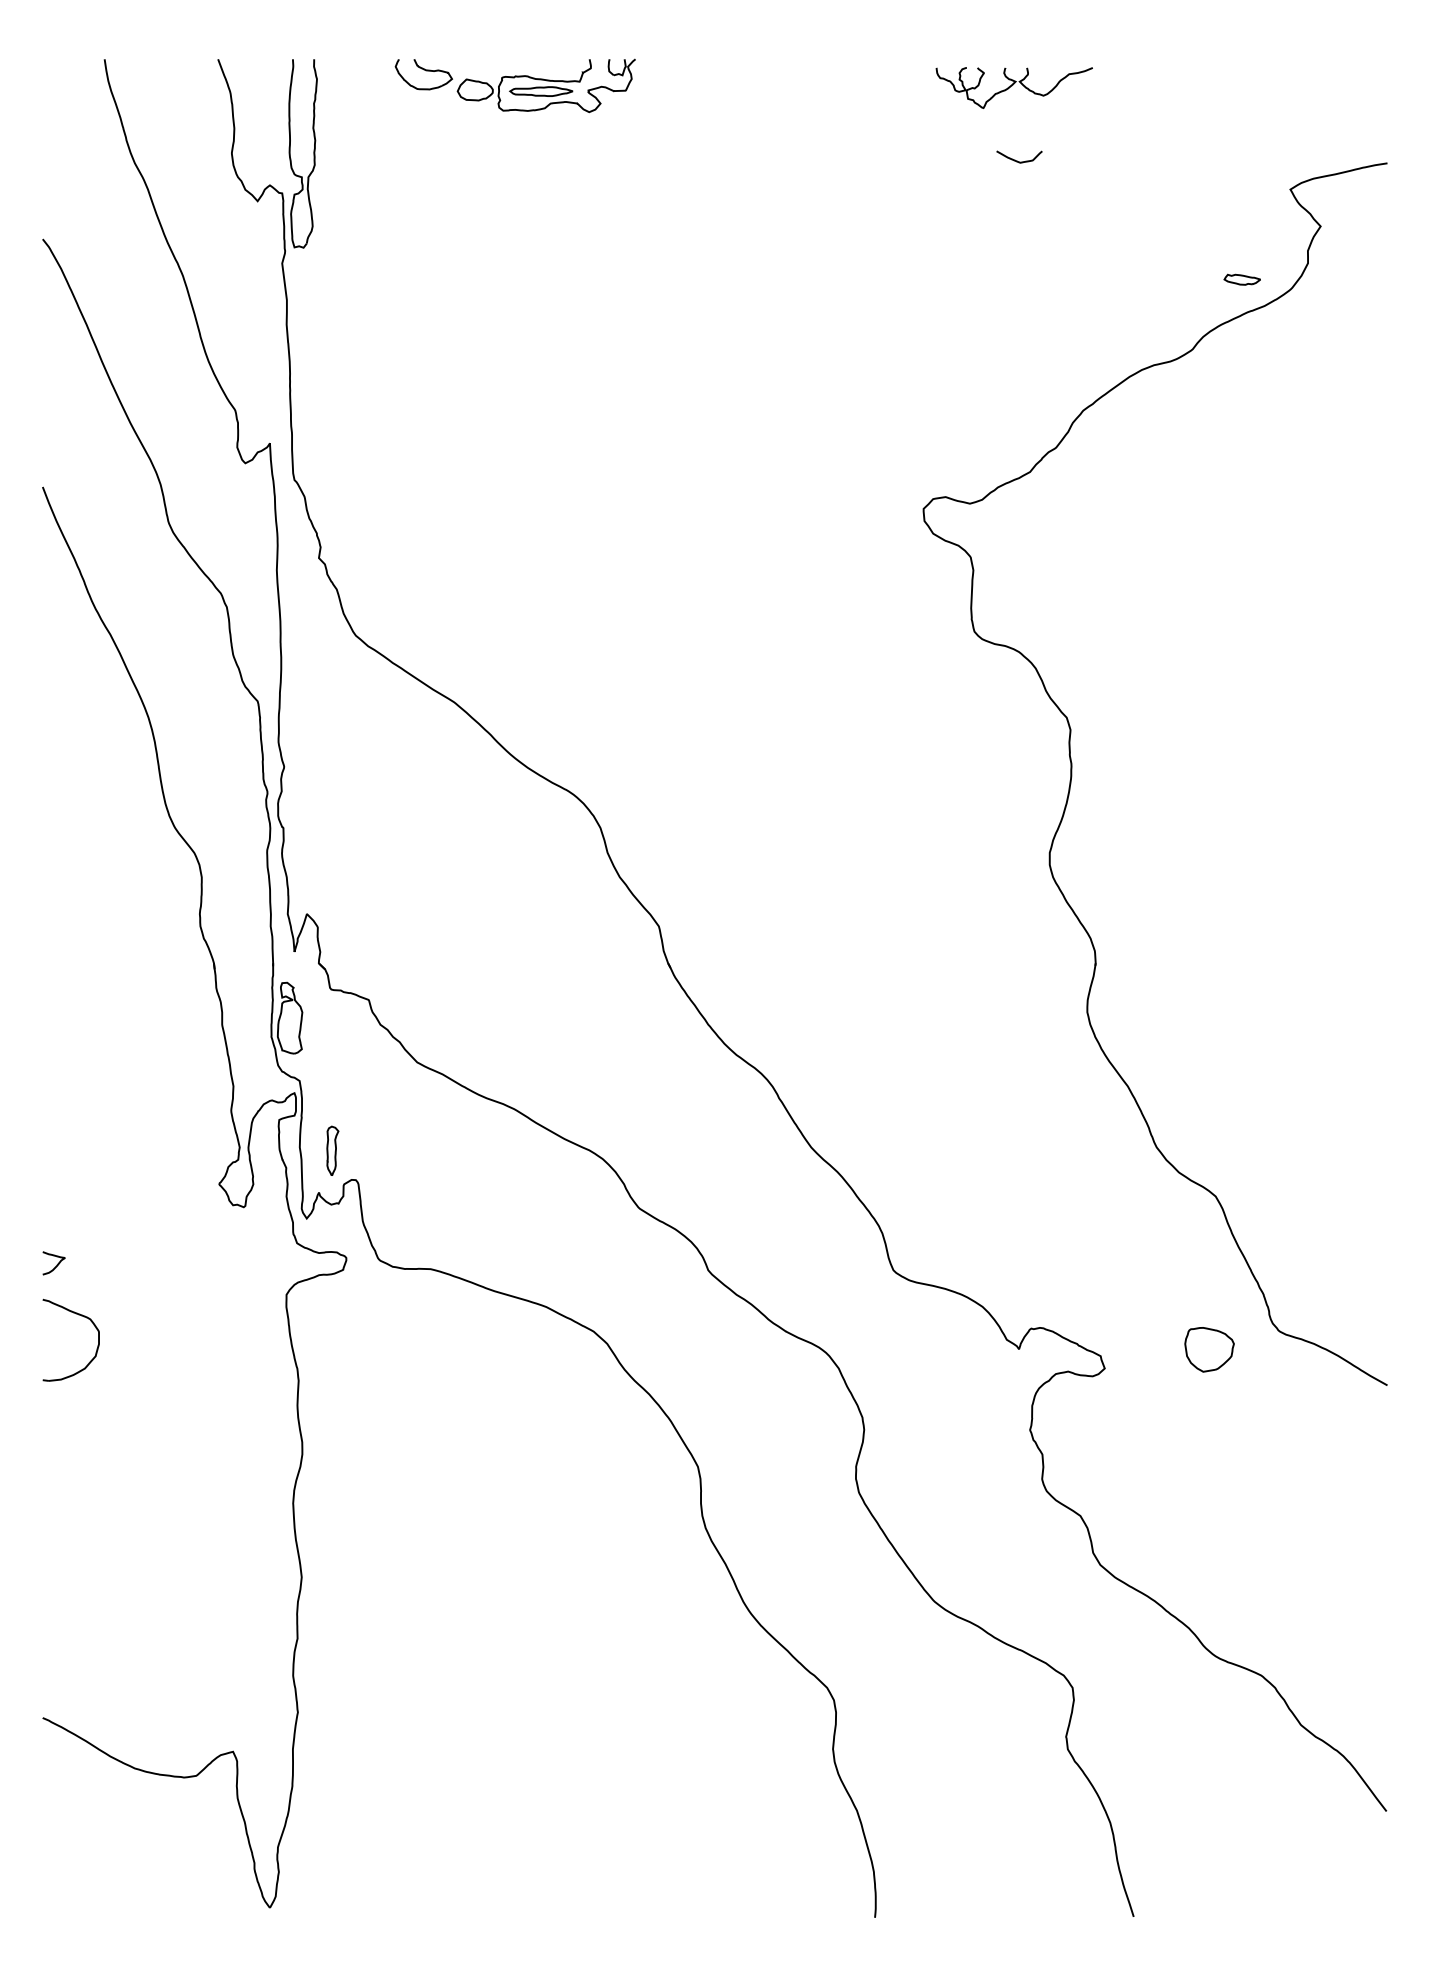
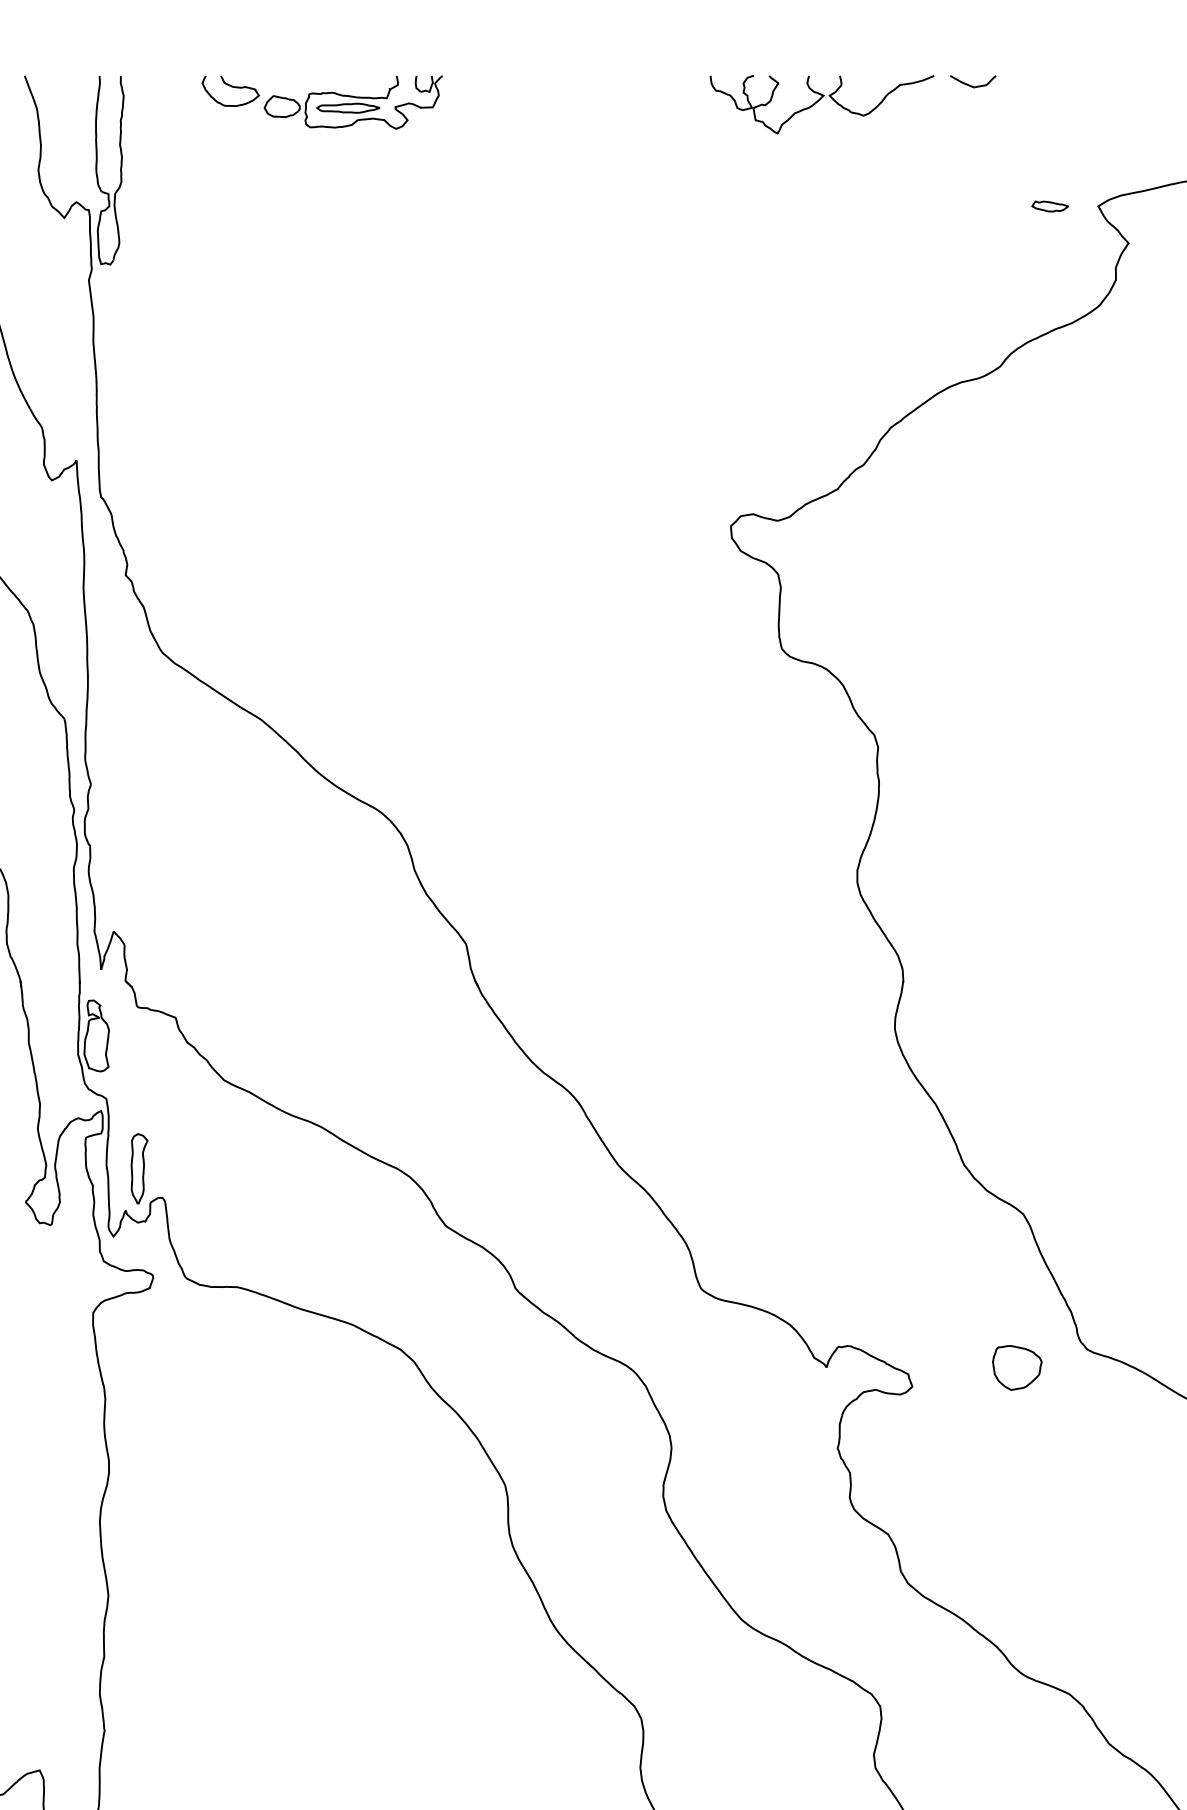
part: (1014, 87) -> (822, 104), size x1.43
curve: (1017, 160) -> (971, 85), moved
part: (1241, 279) -> (1049, 206), moved
part: (332, 1150) -> (139, 1168), size x1.43

